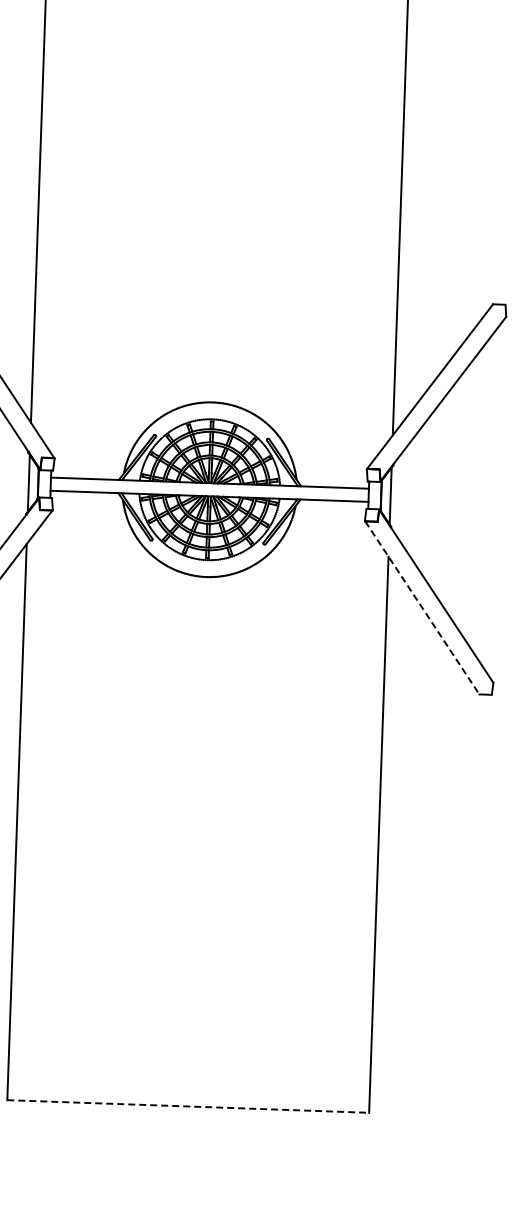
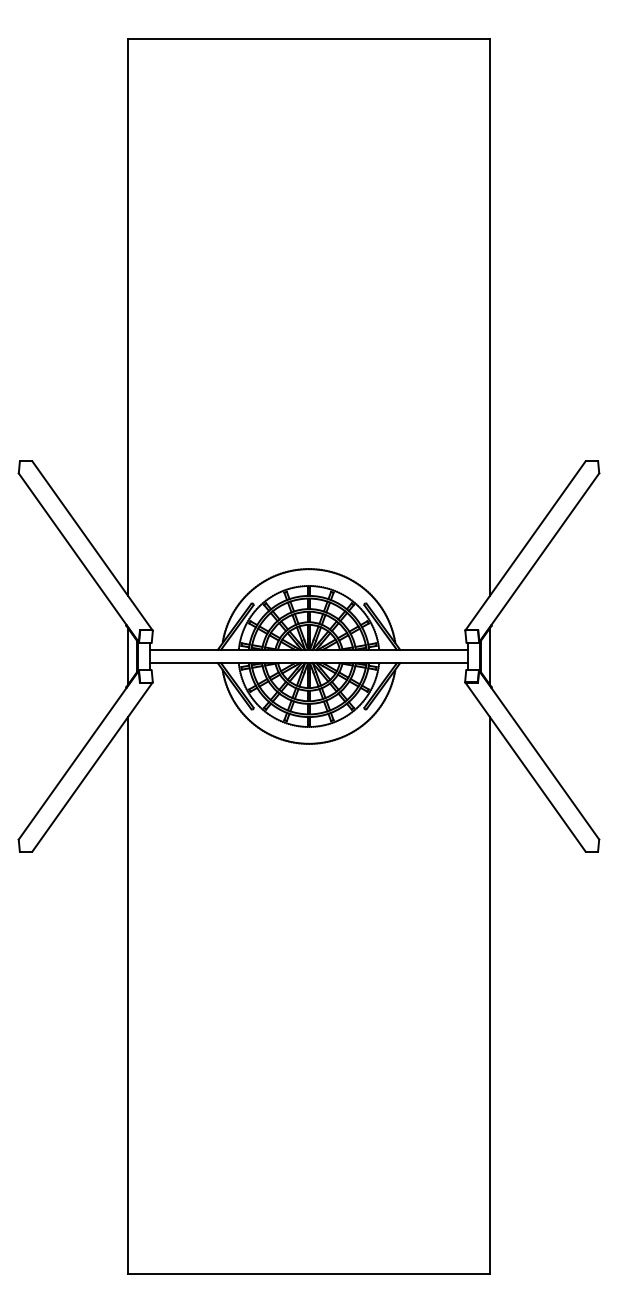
line: (422, 608) -> (525, 767), dashed -> solid
line: (188, 1106) -> (309, 1273), dashed -> solid

